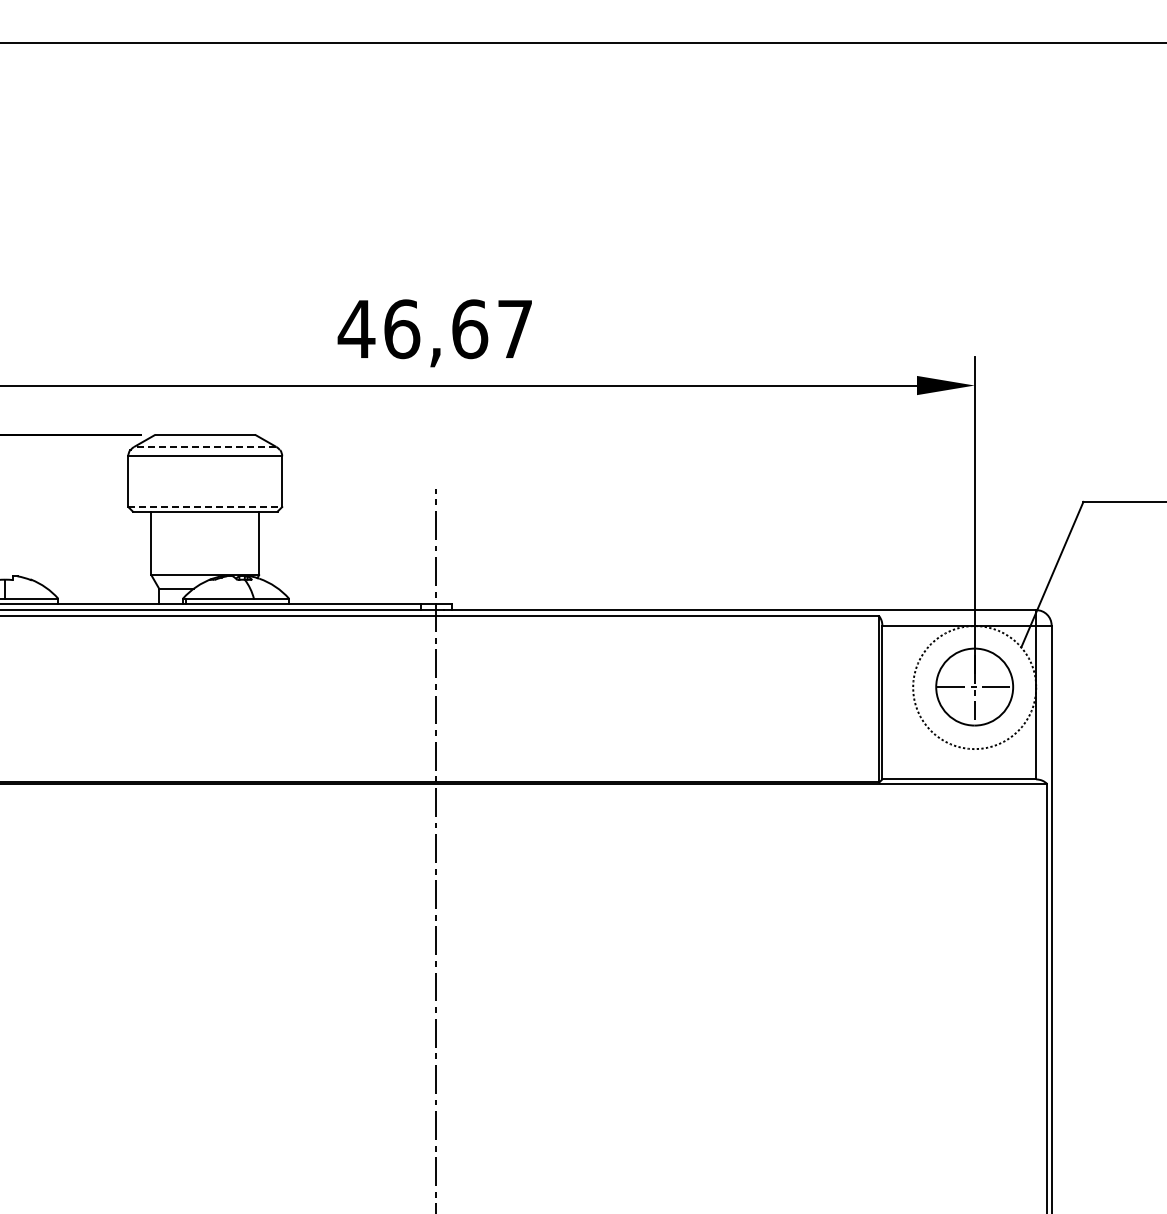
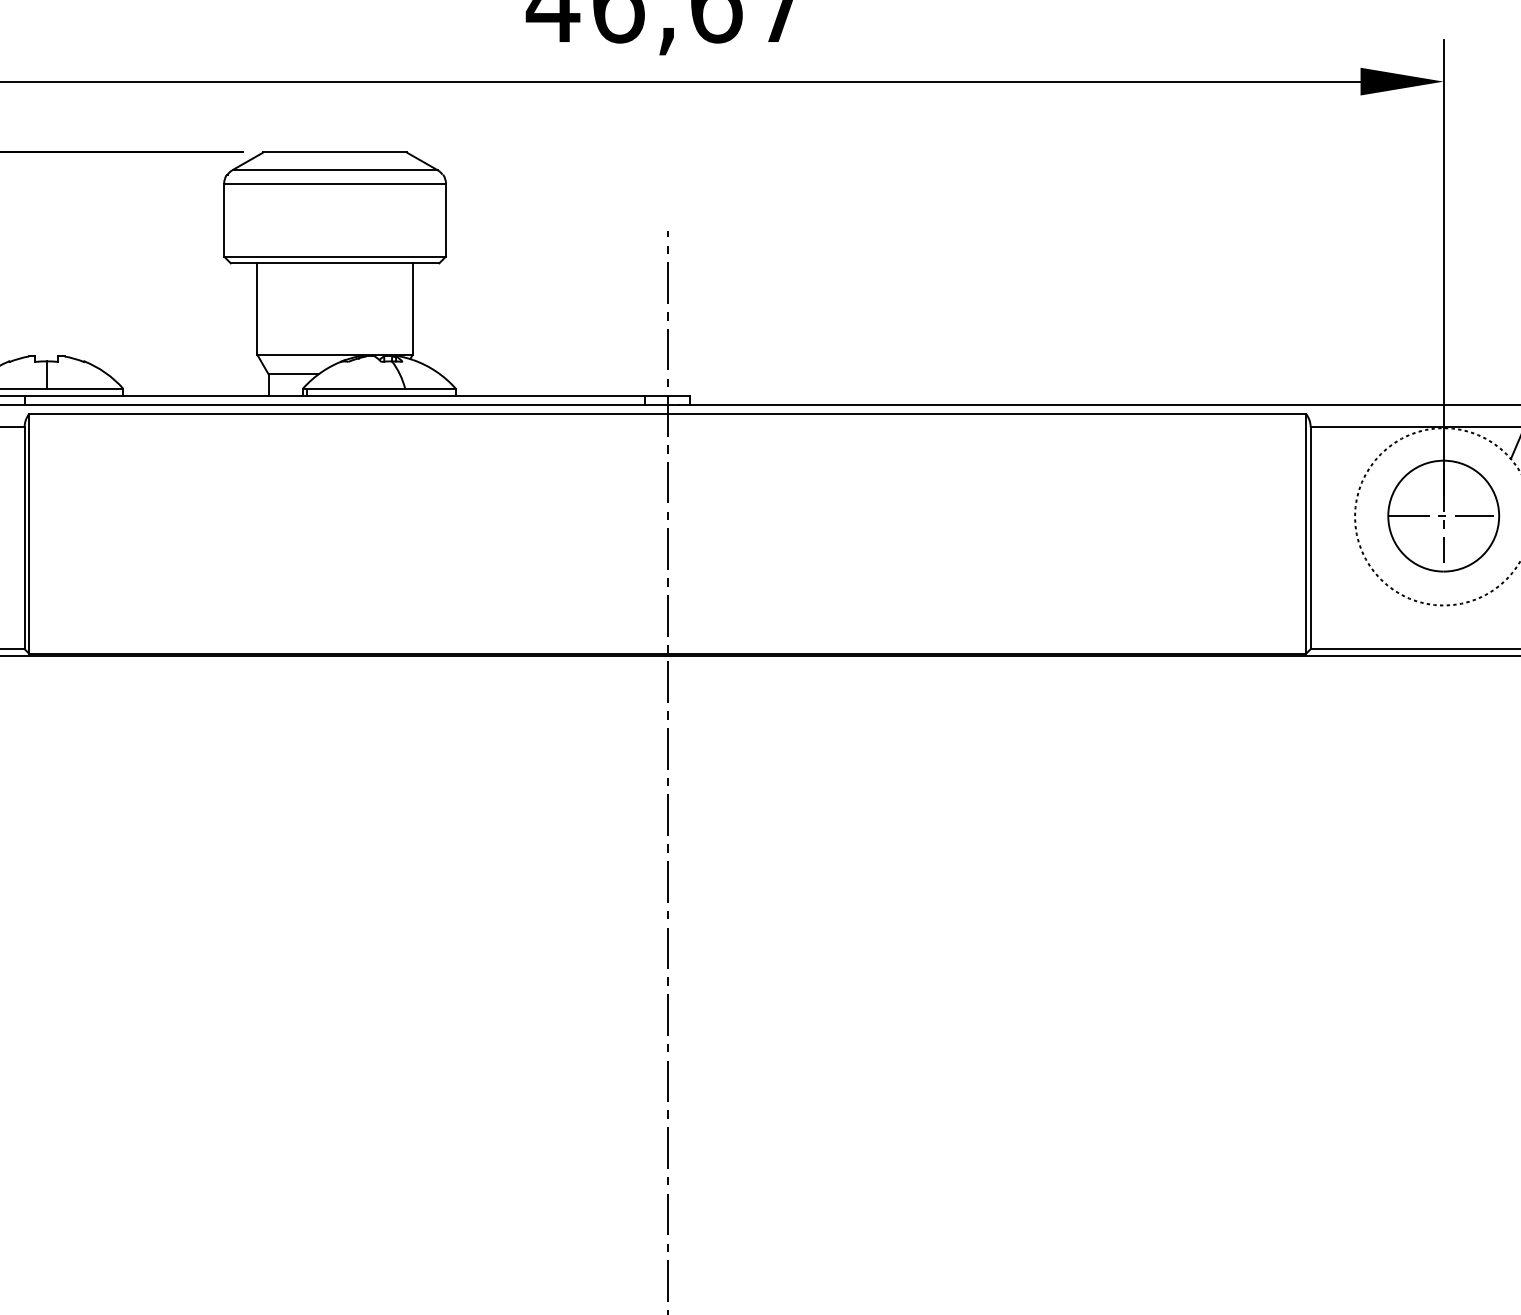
line: (204, 446) -> (333, 169), dashed -> solid
line: (205, 507) -> (335, 257), dashed -> solid

